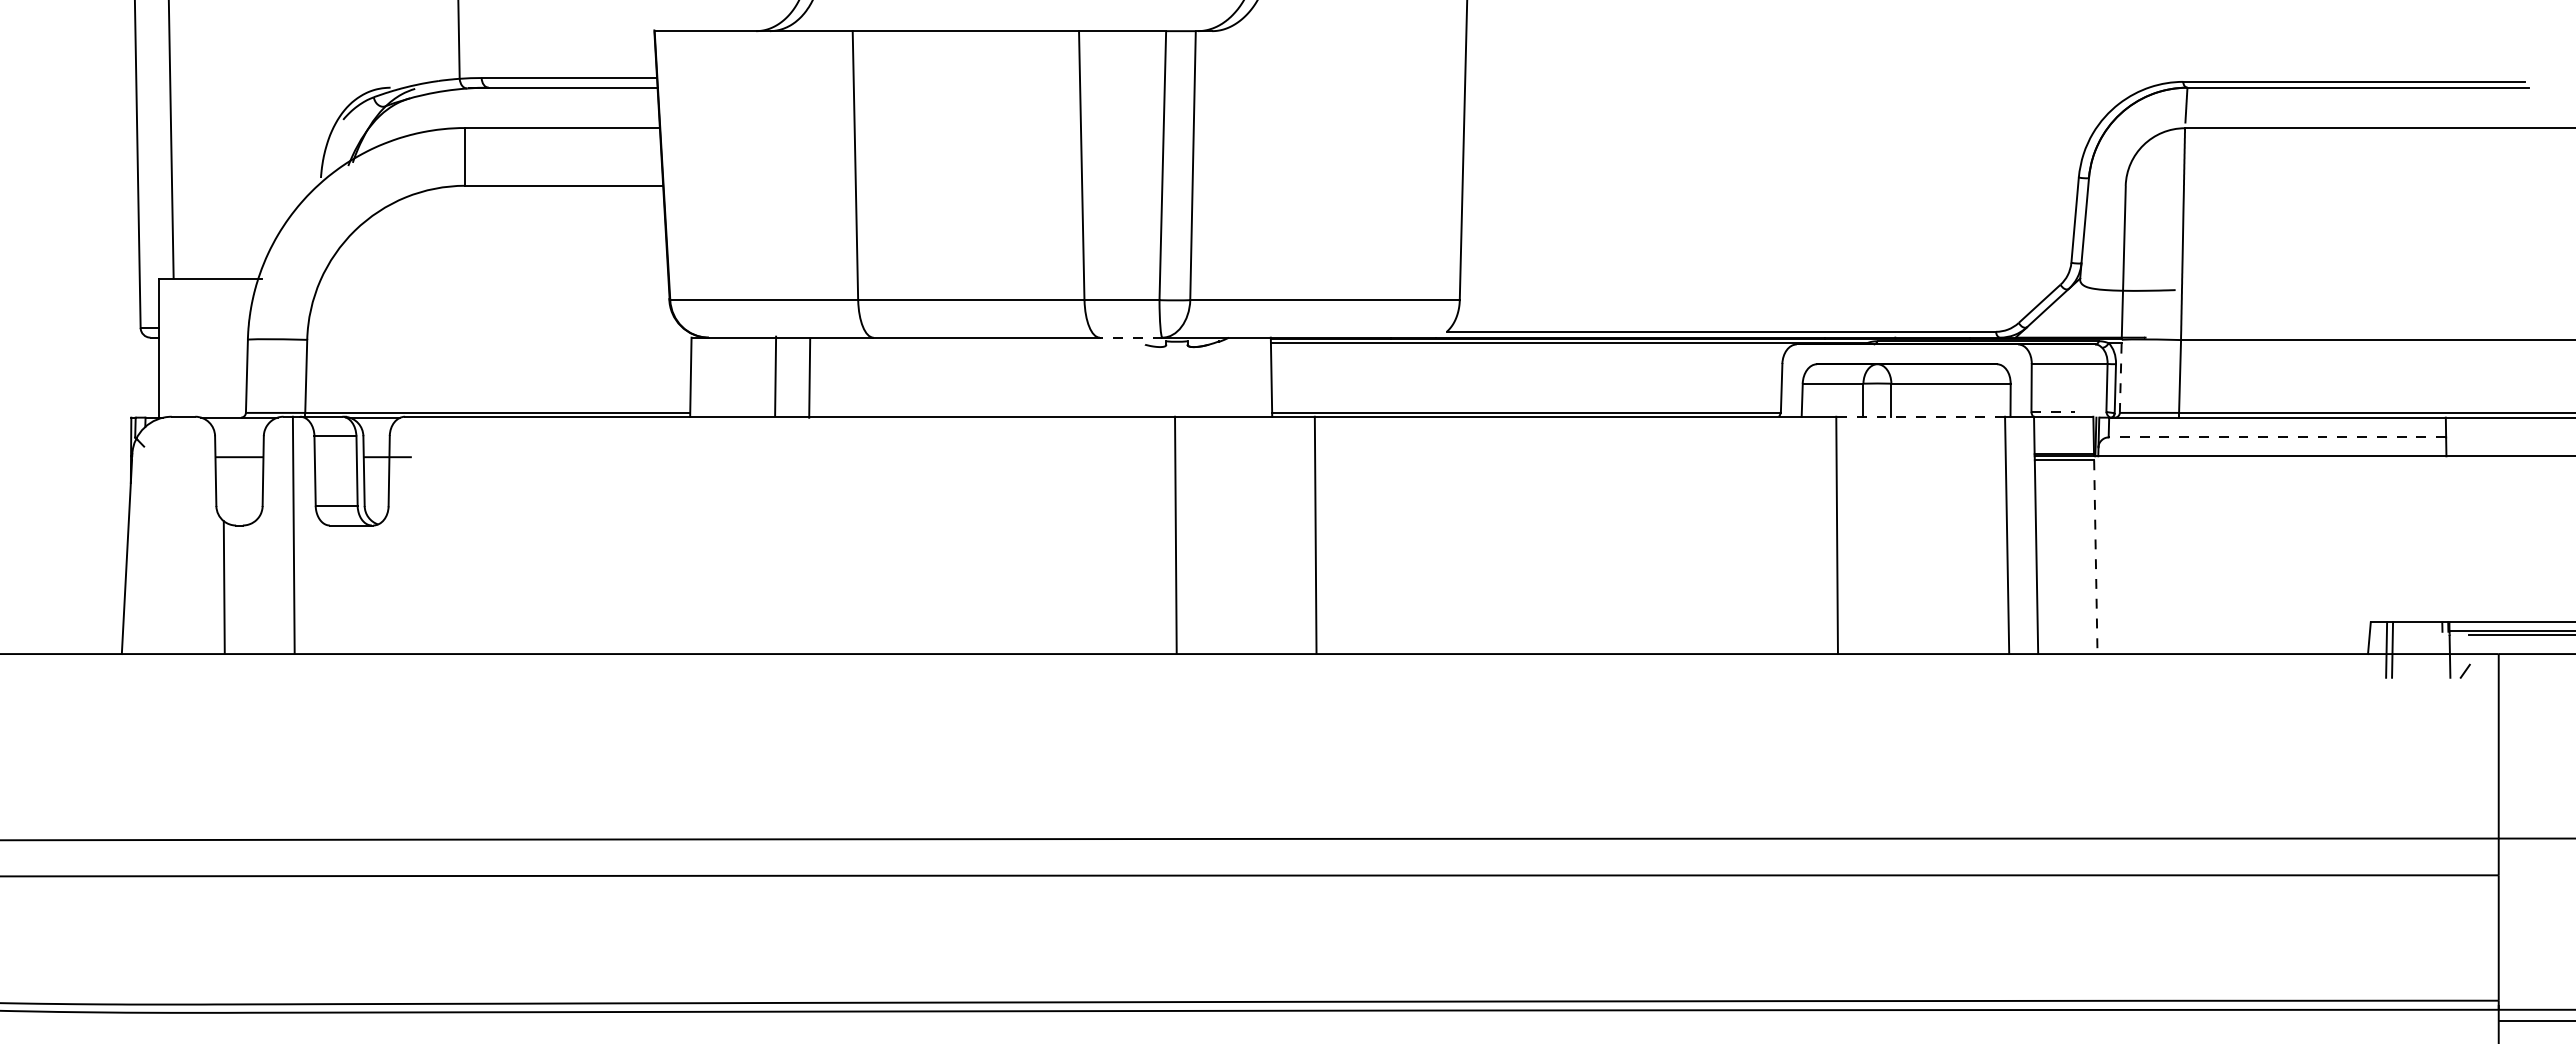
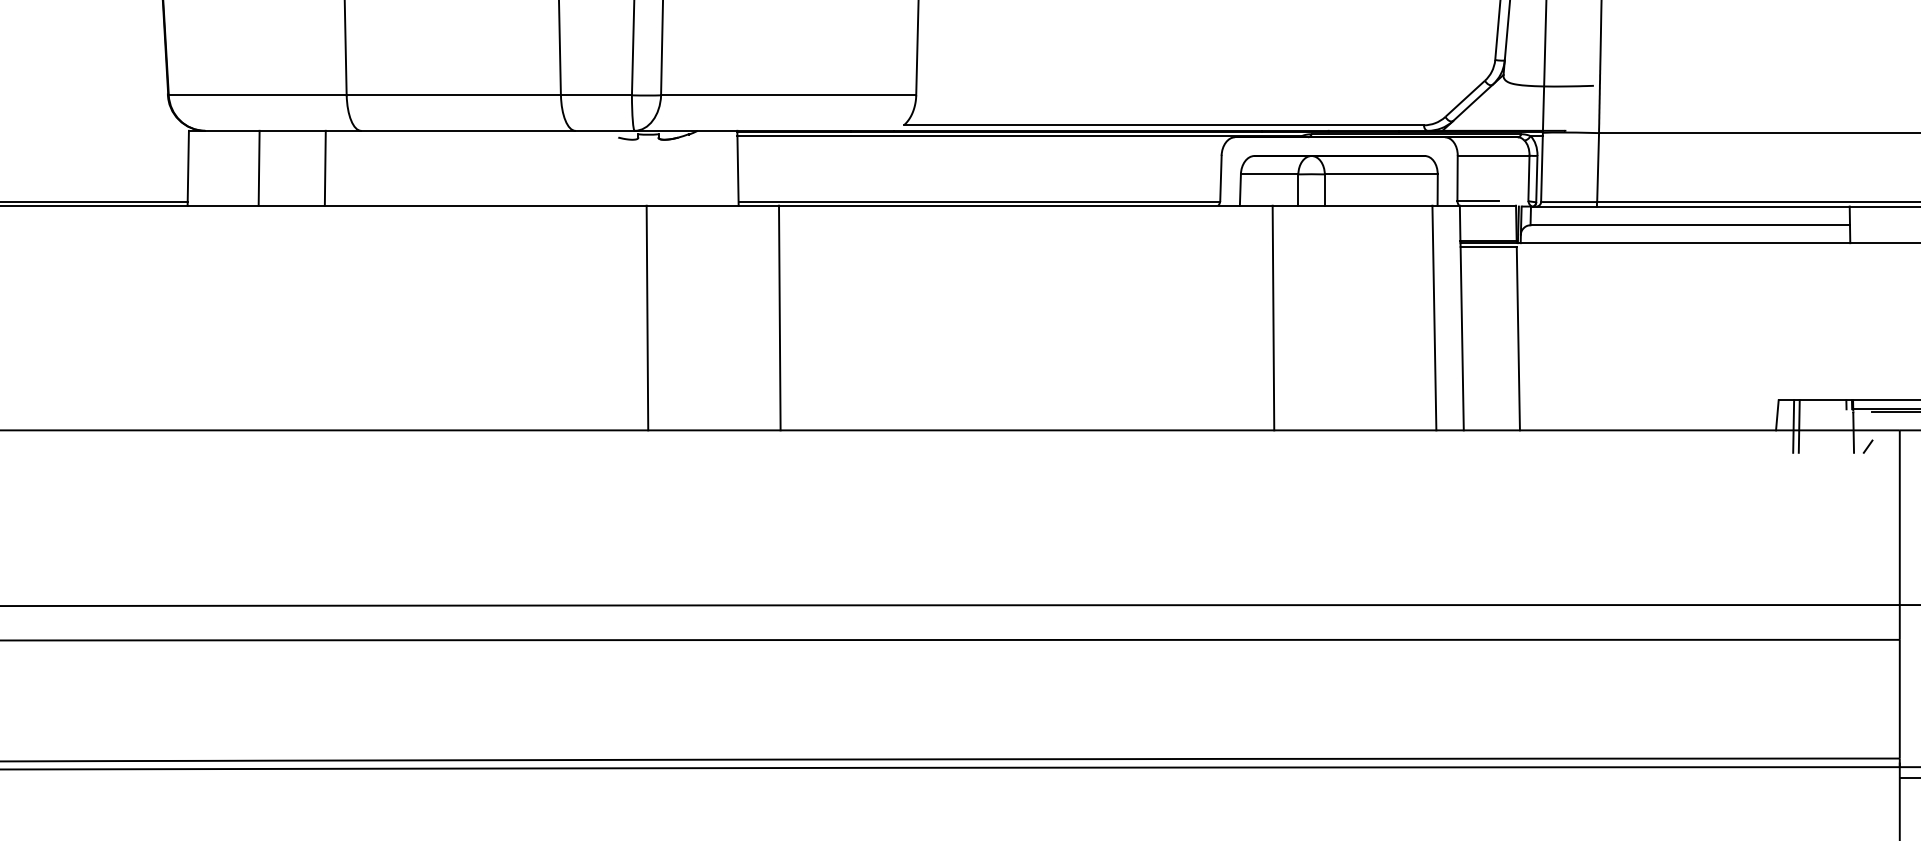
line: (1130, 337) -> (604, 130), dashed -> solid
line: (775, 375) -> (325, 167), moved
line: (2120, 375) -> (1541, 166), dashed -> solid
line: (809, 377) -> (258, 167), moved
line: (2053, 411) -> (1478, 200), dashed -> solid
line: (1920, 416) -> (1352, 205), dashed -> solid
line: (2277, 437) -> (1690, 225), dashed -> solid
line: (2095, 557) -> (1518, 338), dashed -> solid

